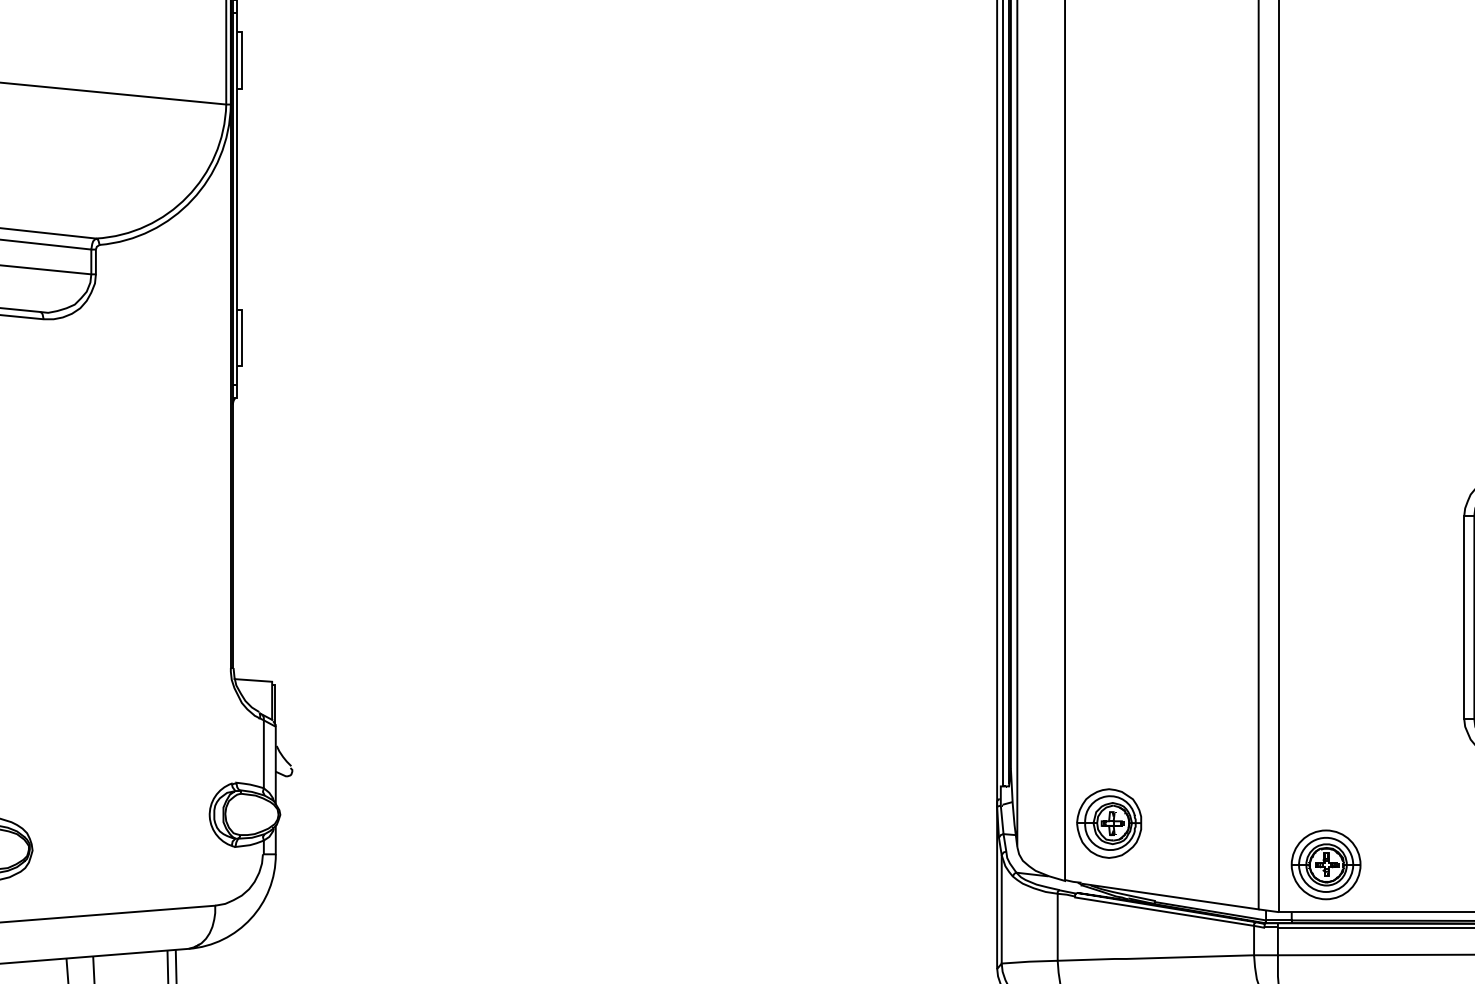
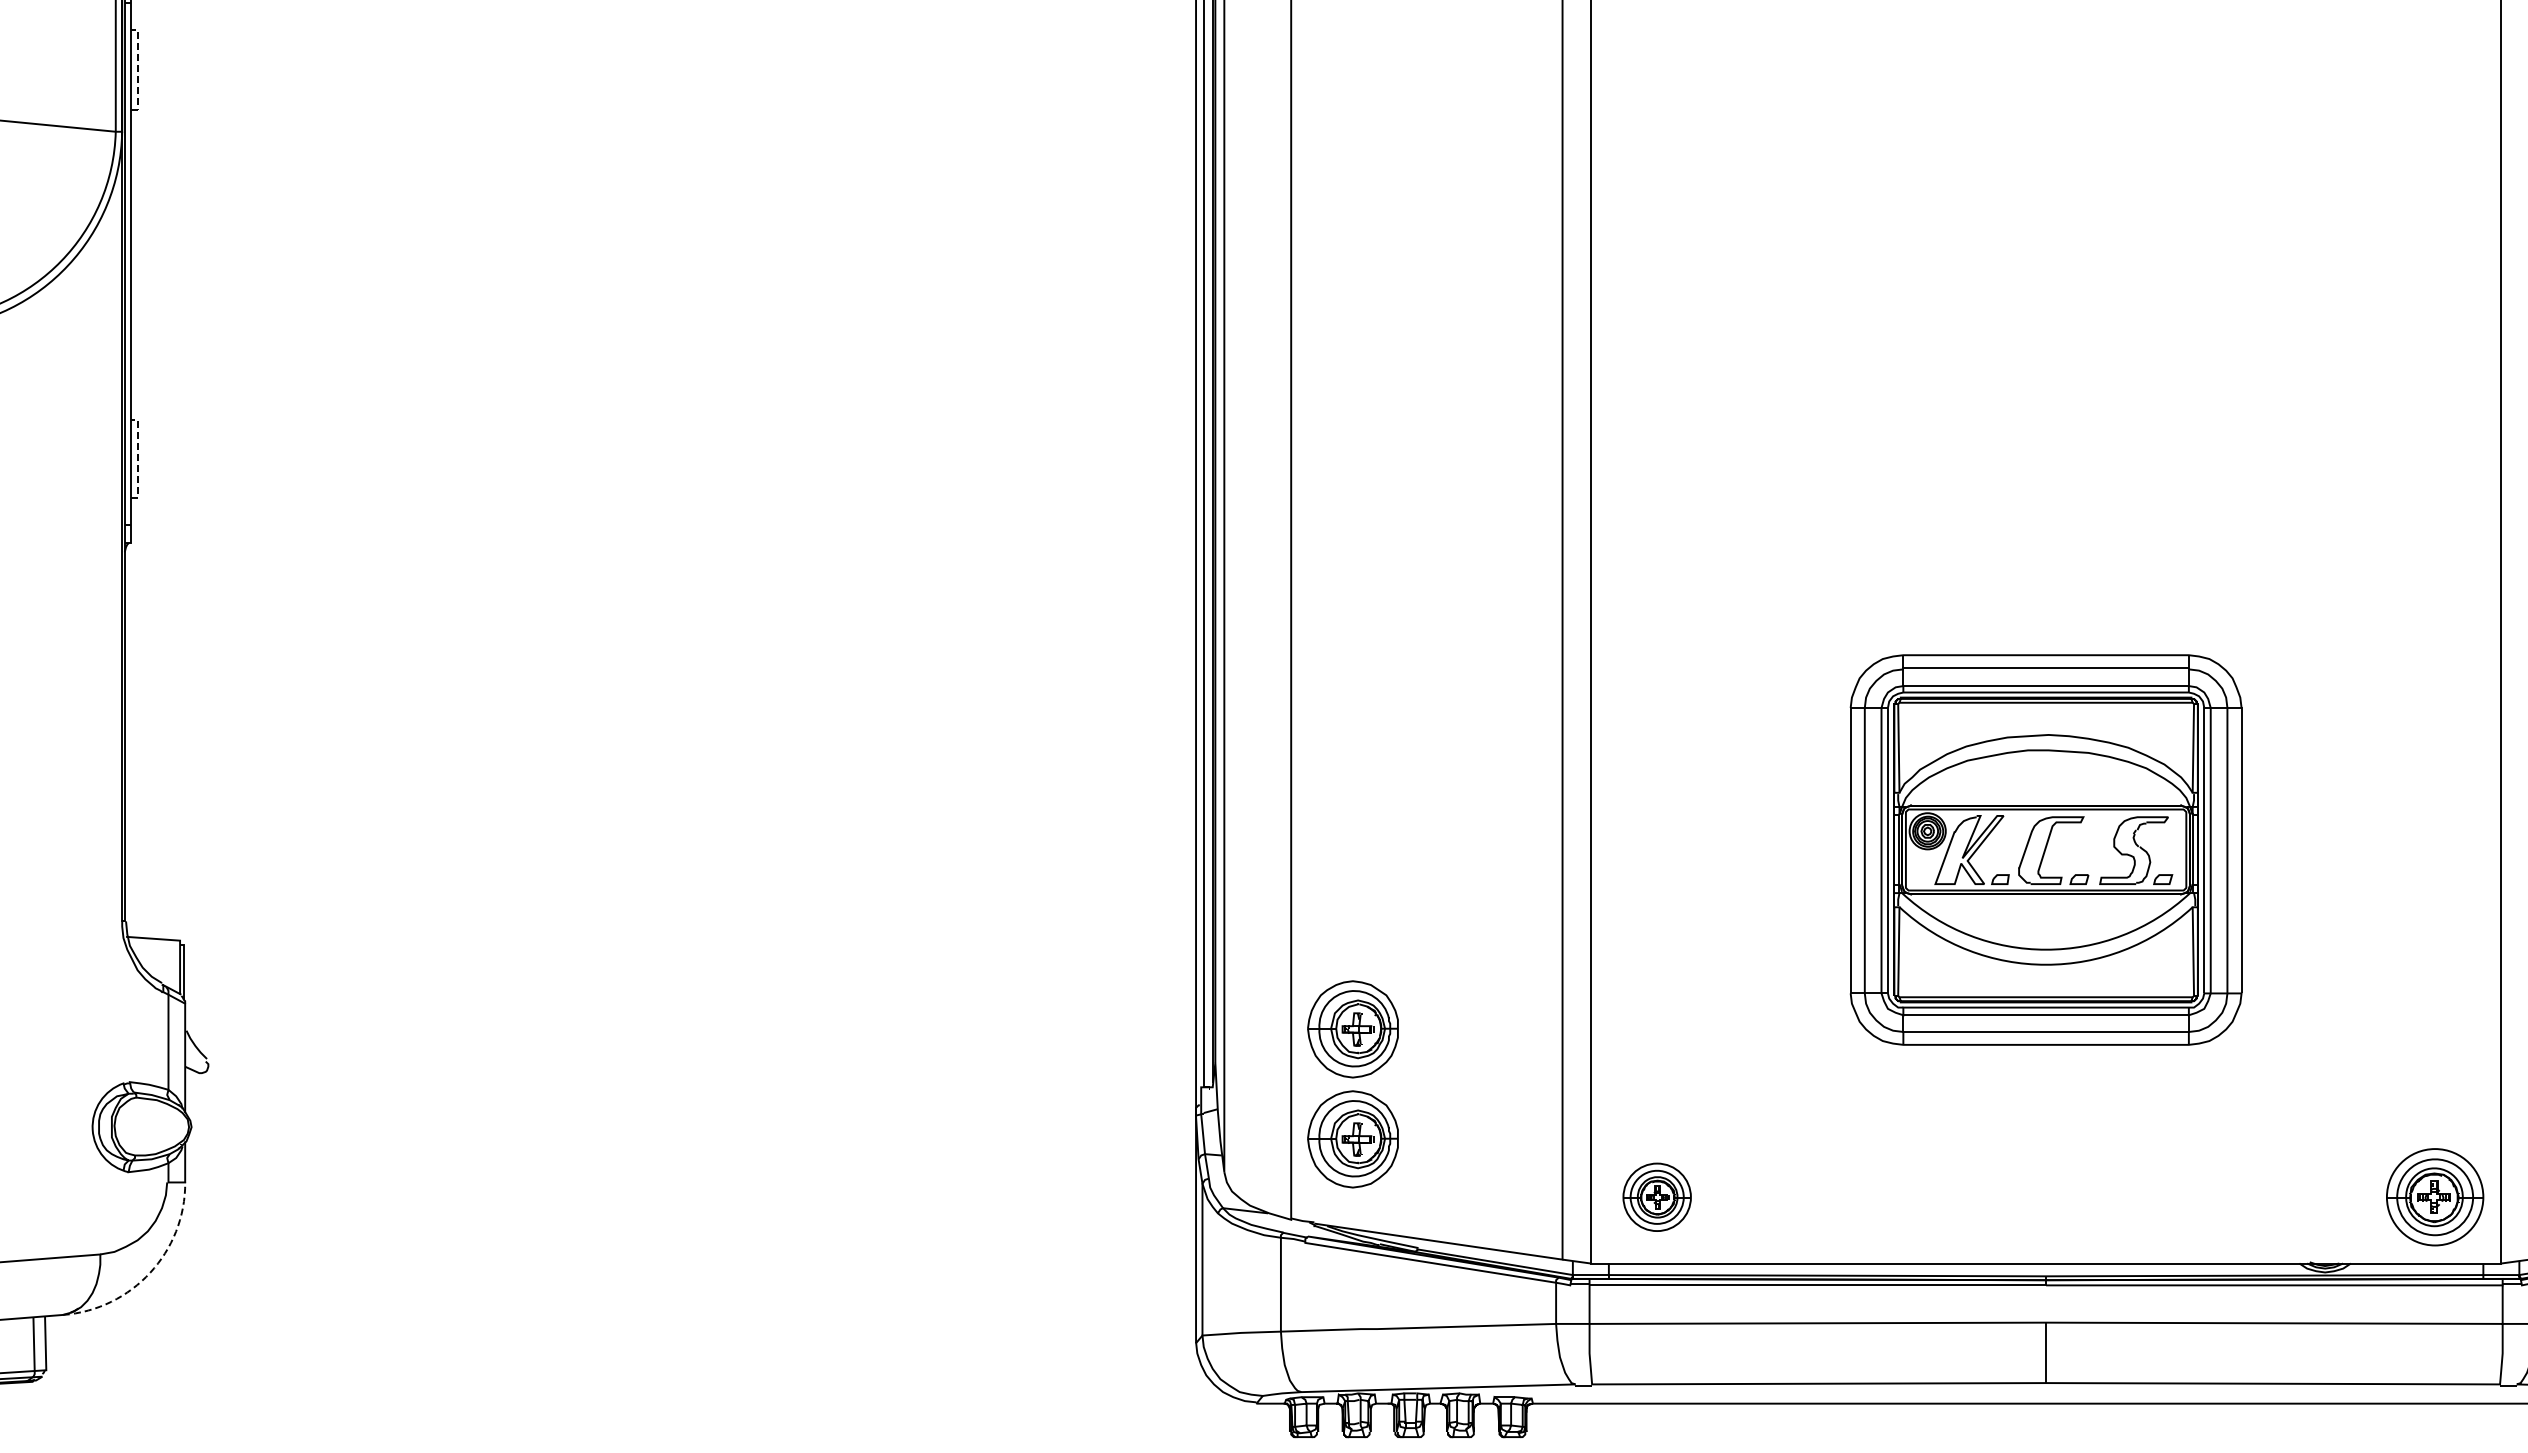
line: (241, 60) -> (137, 70), solid -> dashed
line: (241, 337) -> (137, 458), solid -> dashed
part: (1108, 745) -> (1352, 1029), added
part: (1326, 865) -> (1657, 1197), size x0.7
arc: (251, 918) -> (150, 1272), solid -> dashed

